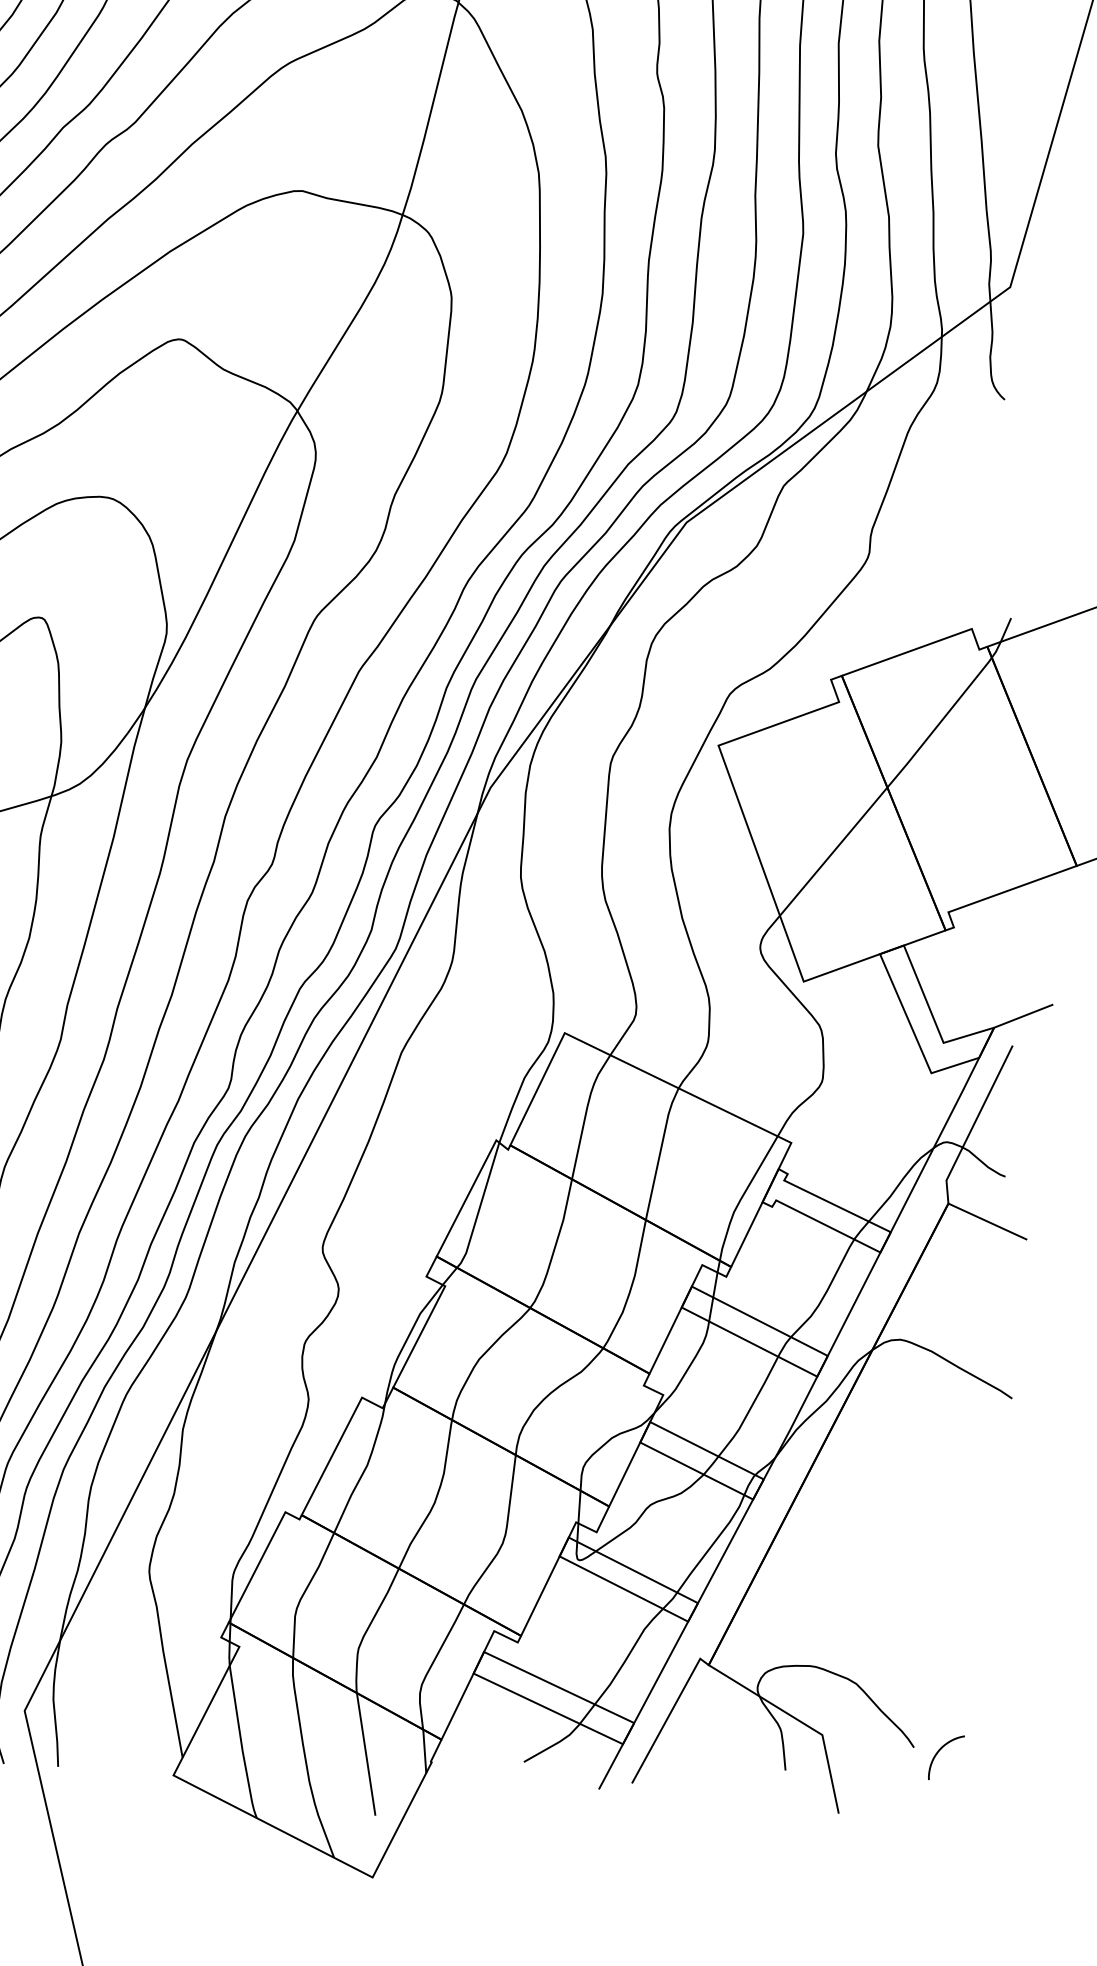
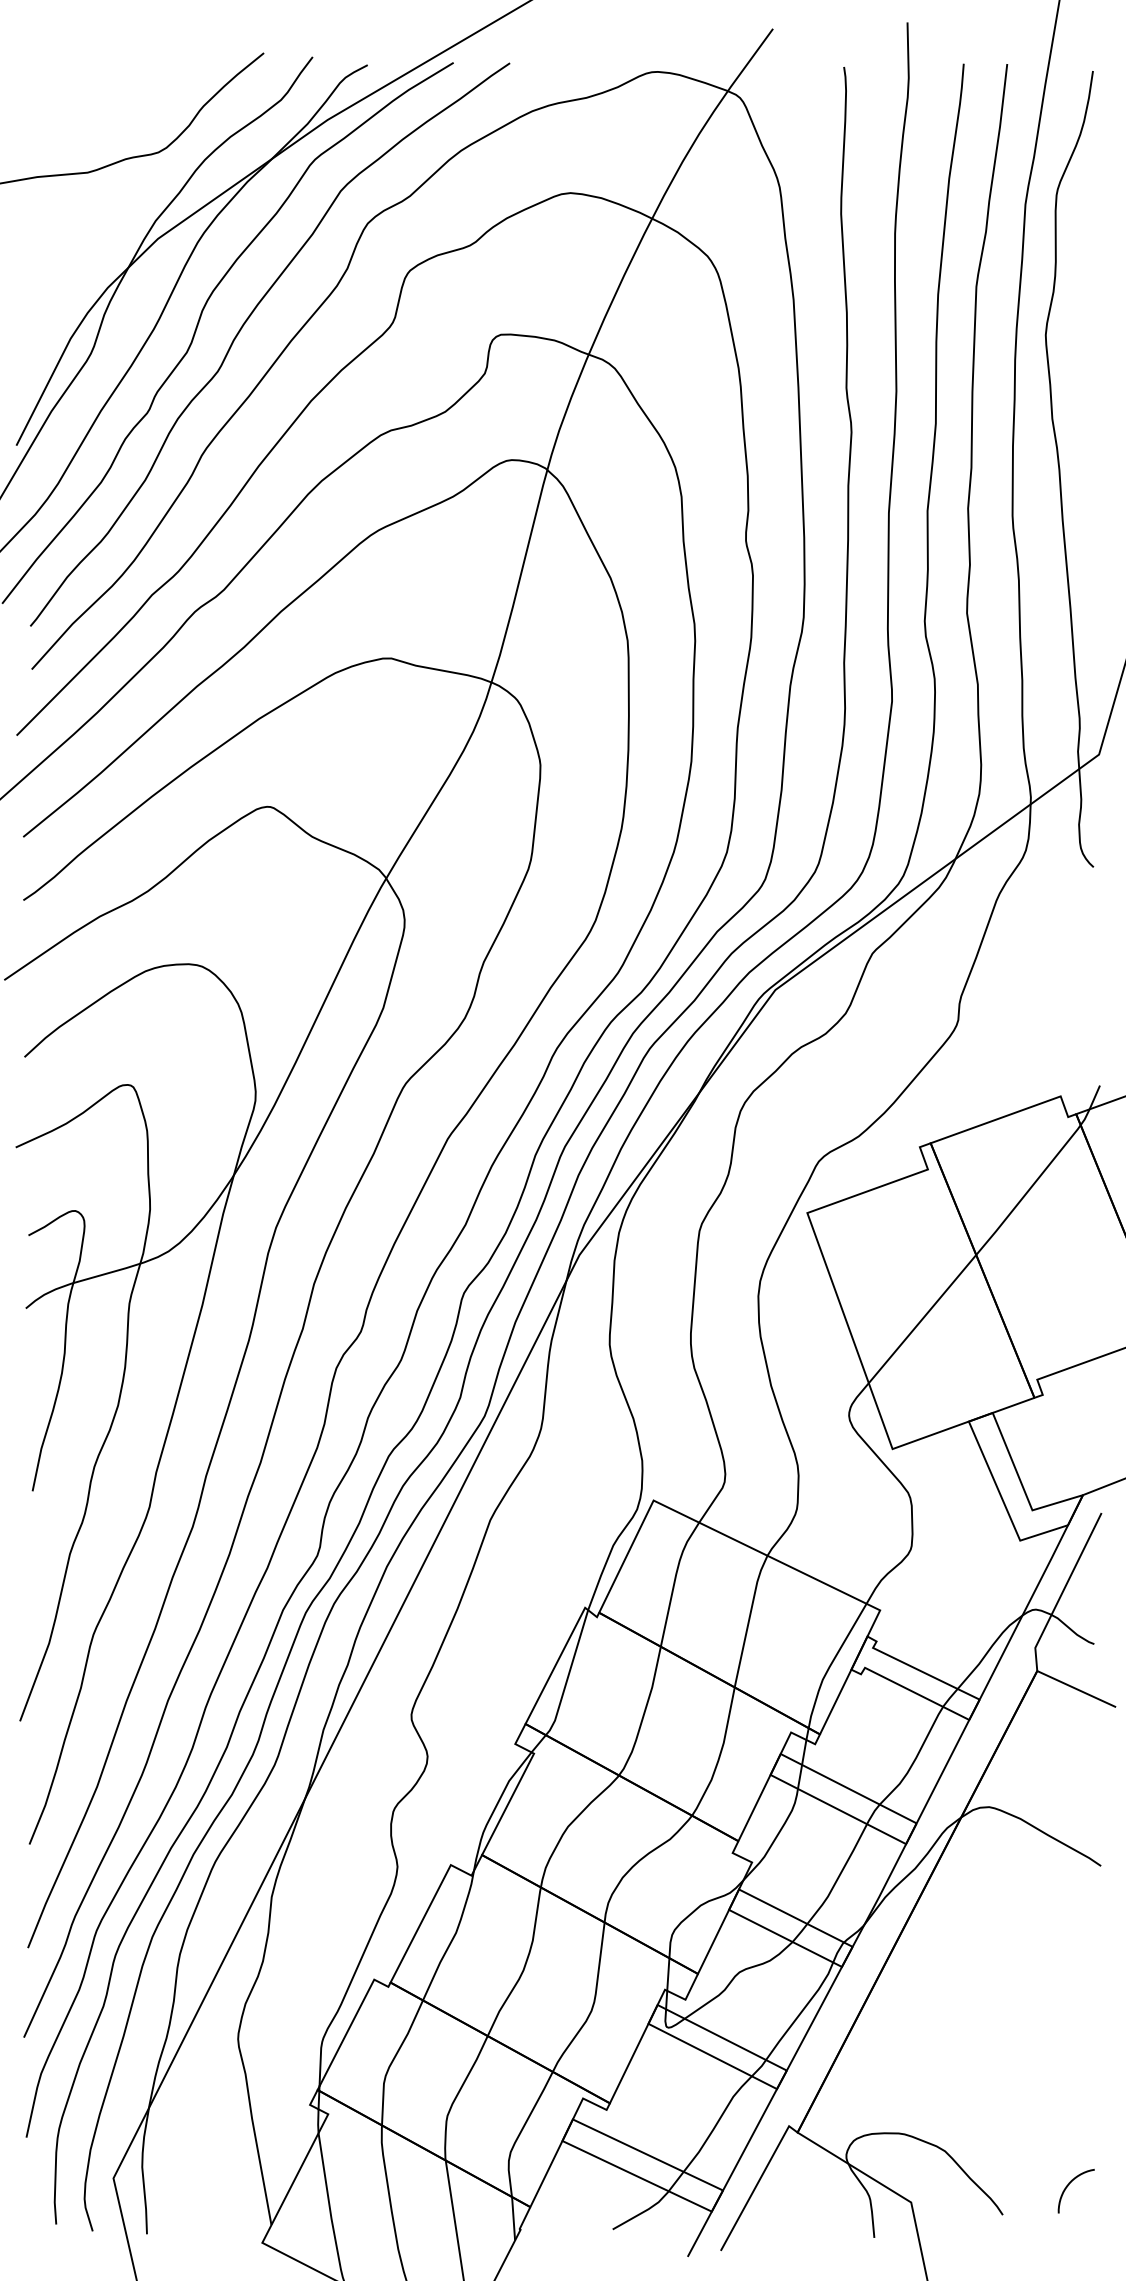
curve: (938, 1753) -> (1068, 2186), moved

